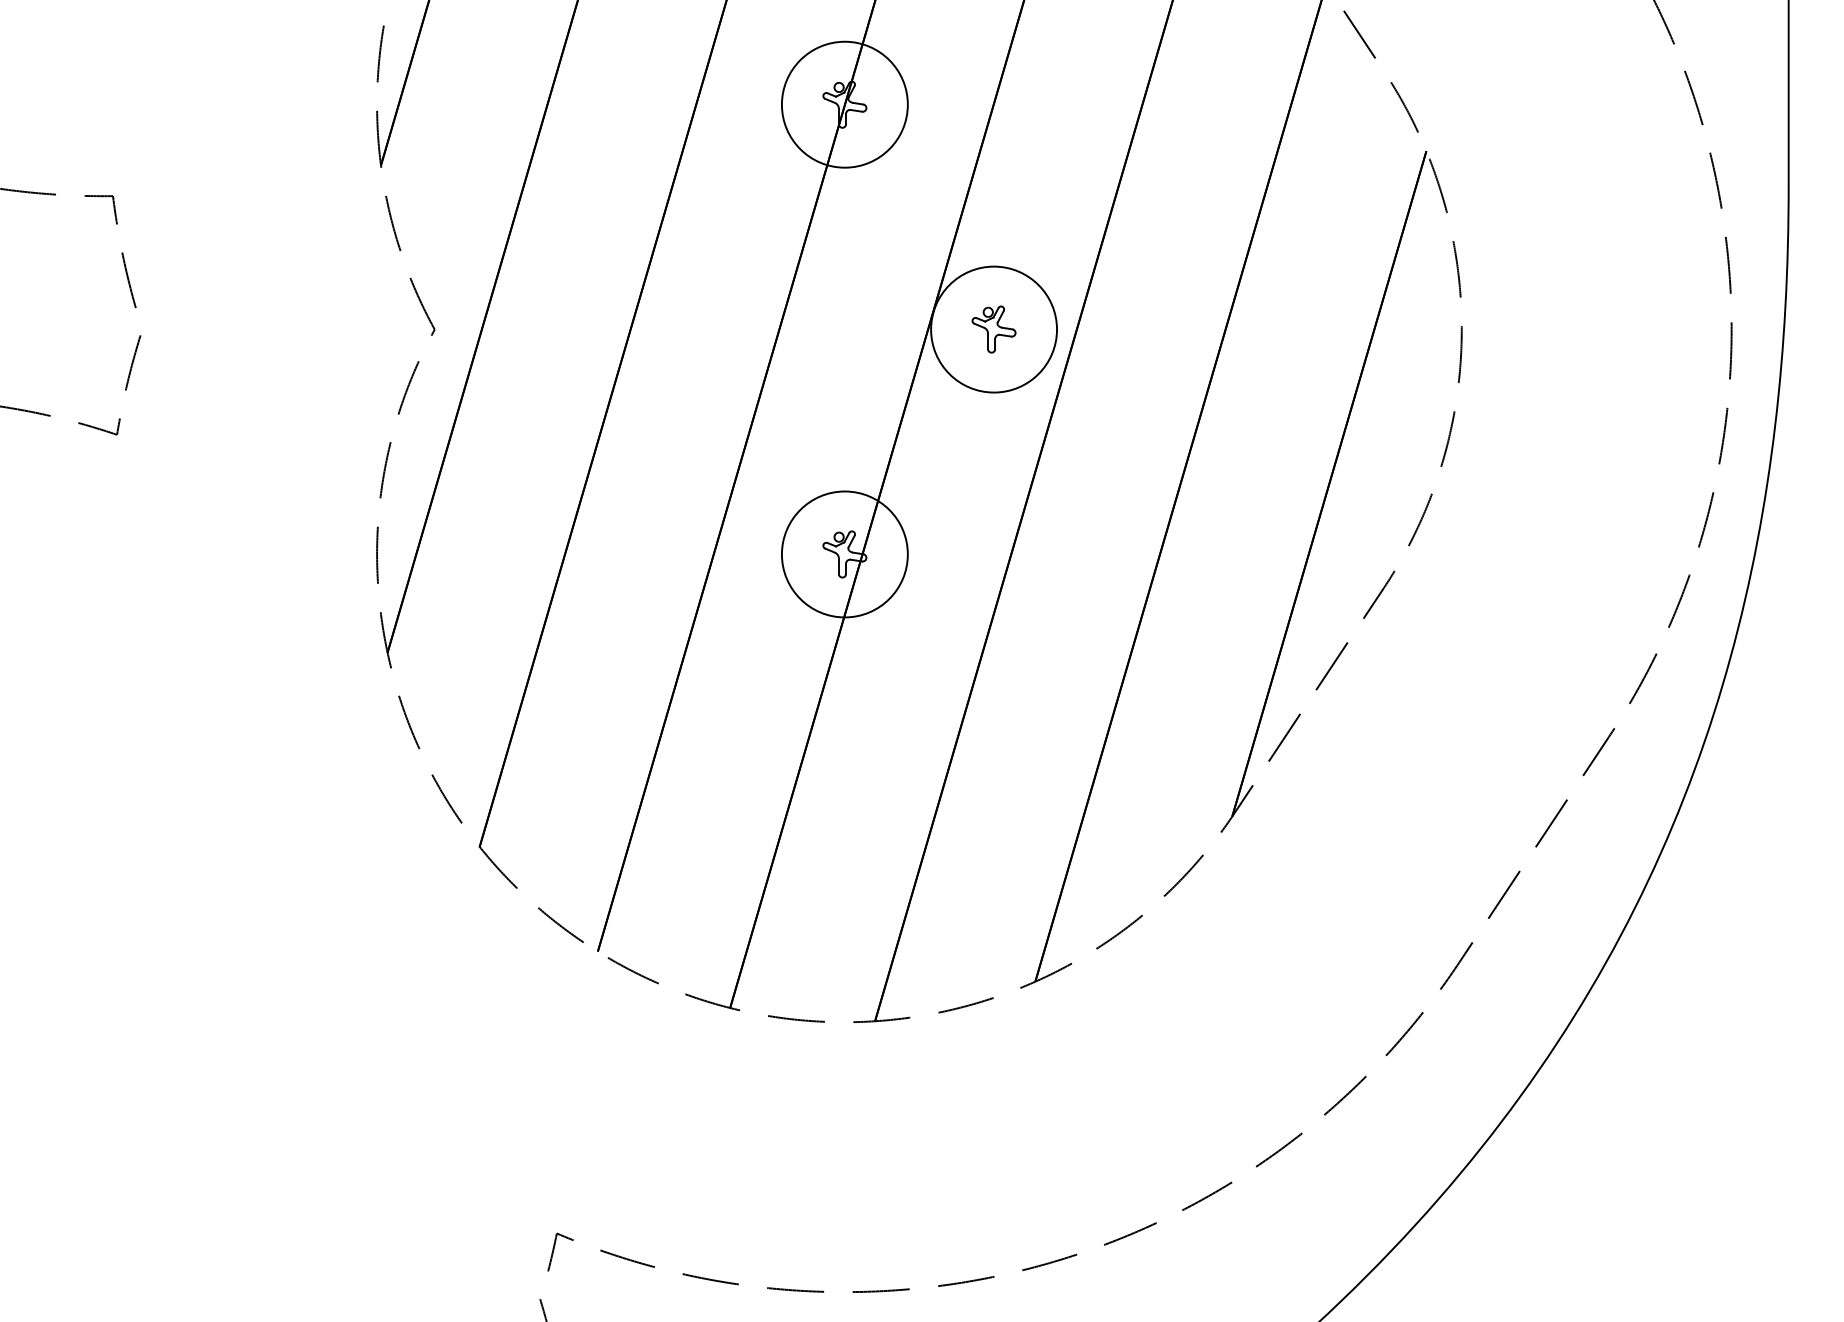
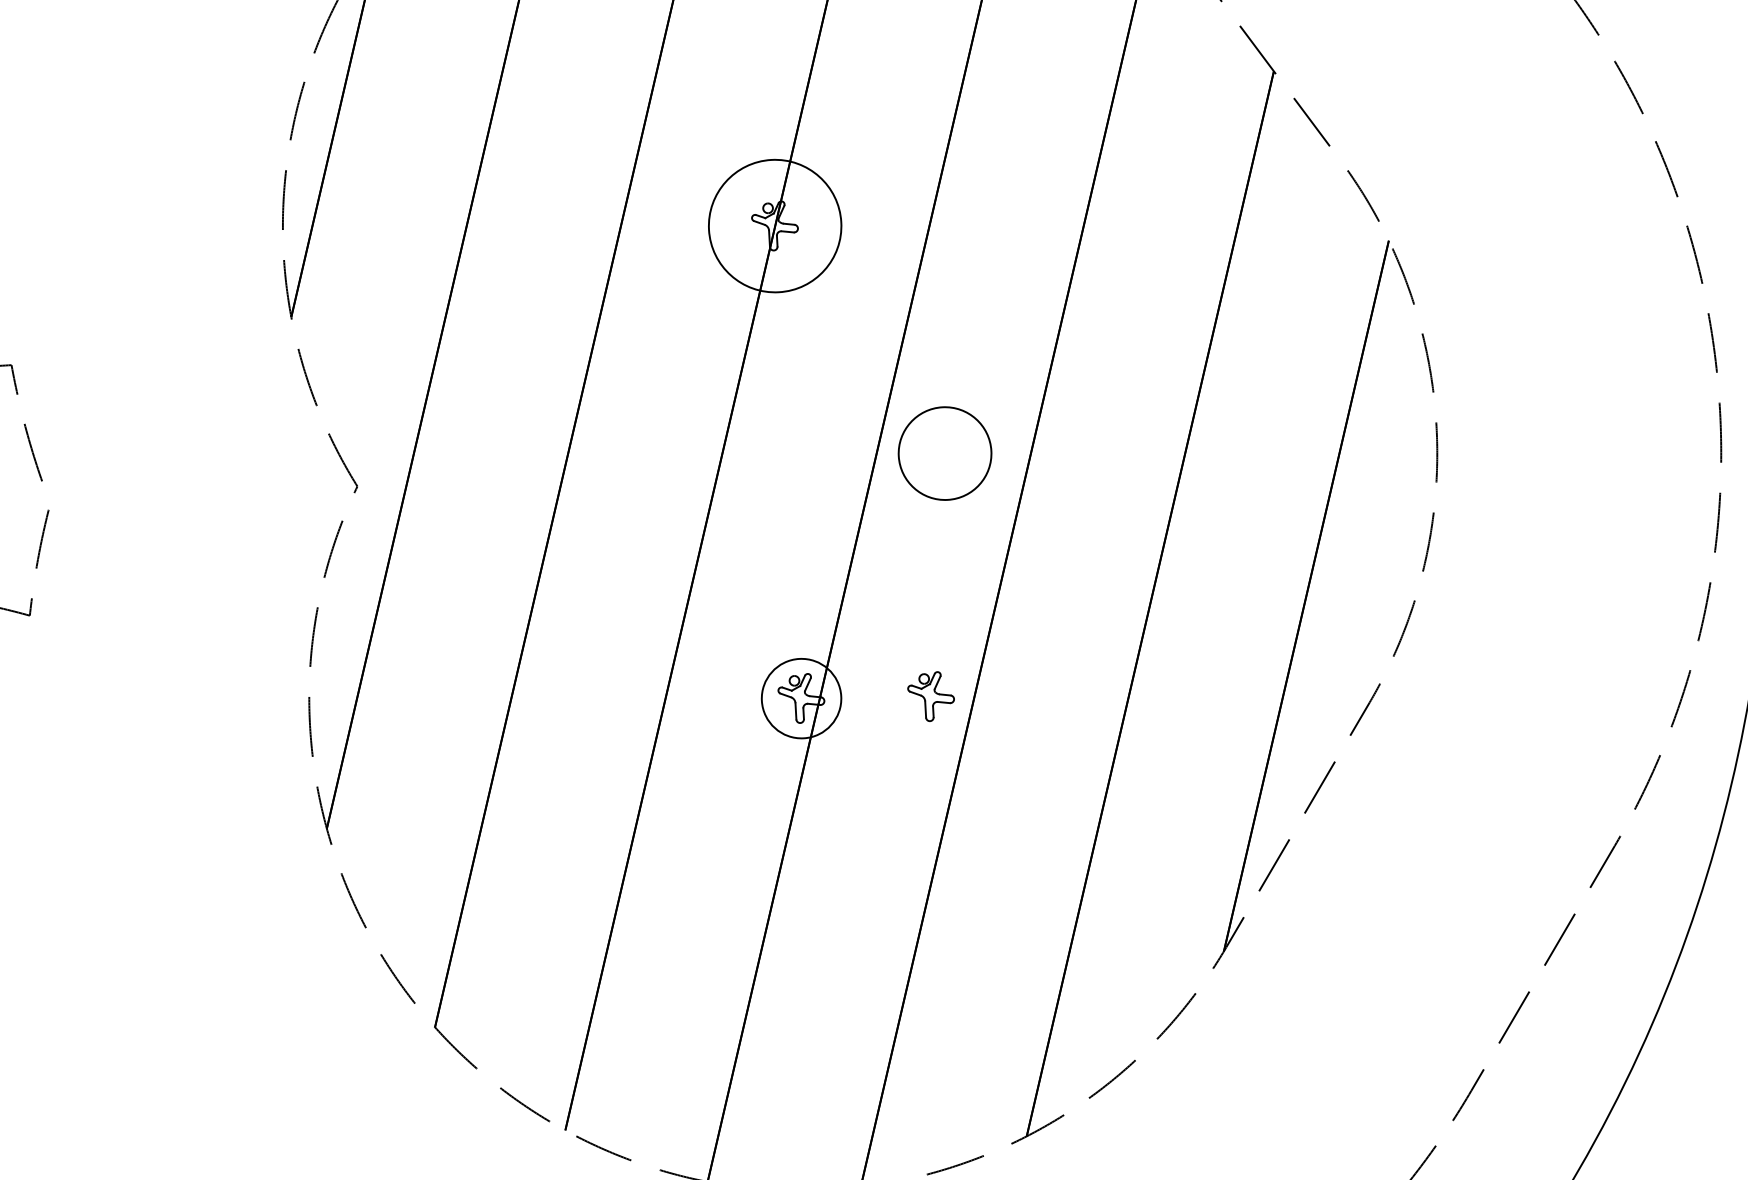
part: (993, 329) -> (930, 696), moved
circle: (994, 329) -> (945, 453), size x0.7
circle: (844, 554) -> (801, 698), size x0.6

